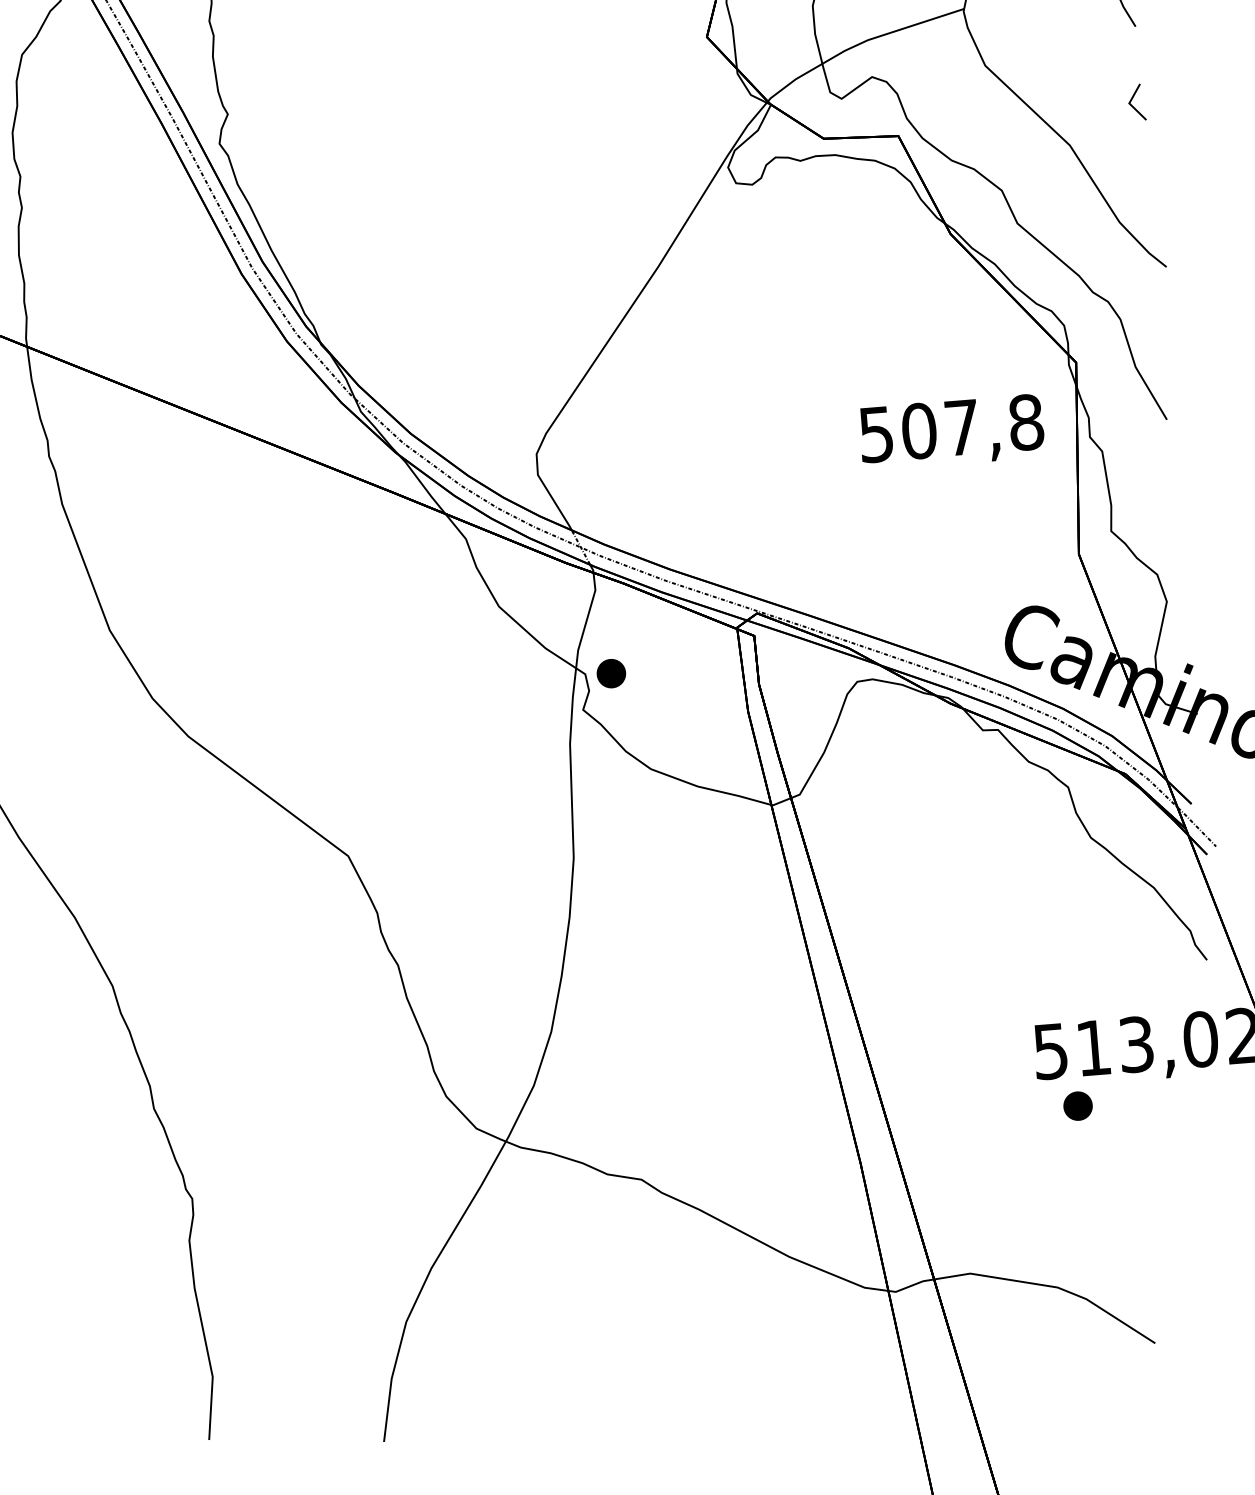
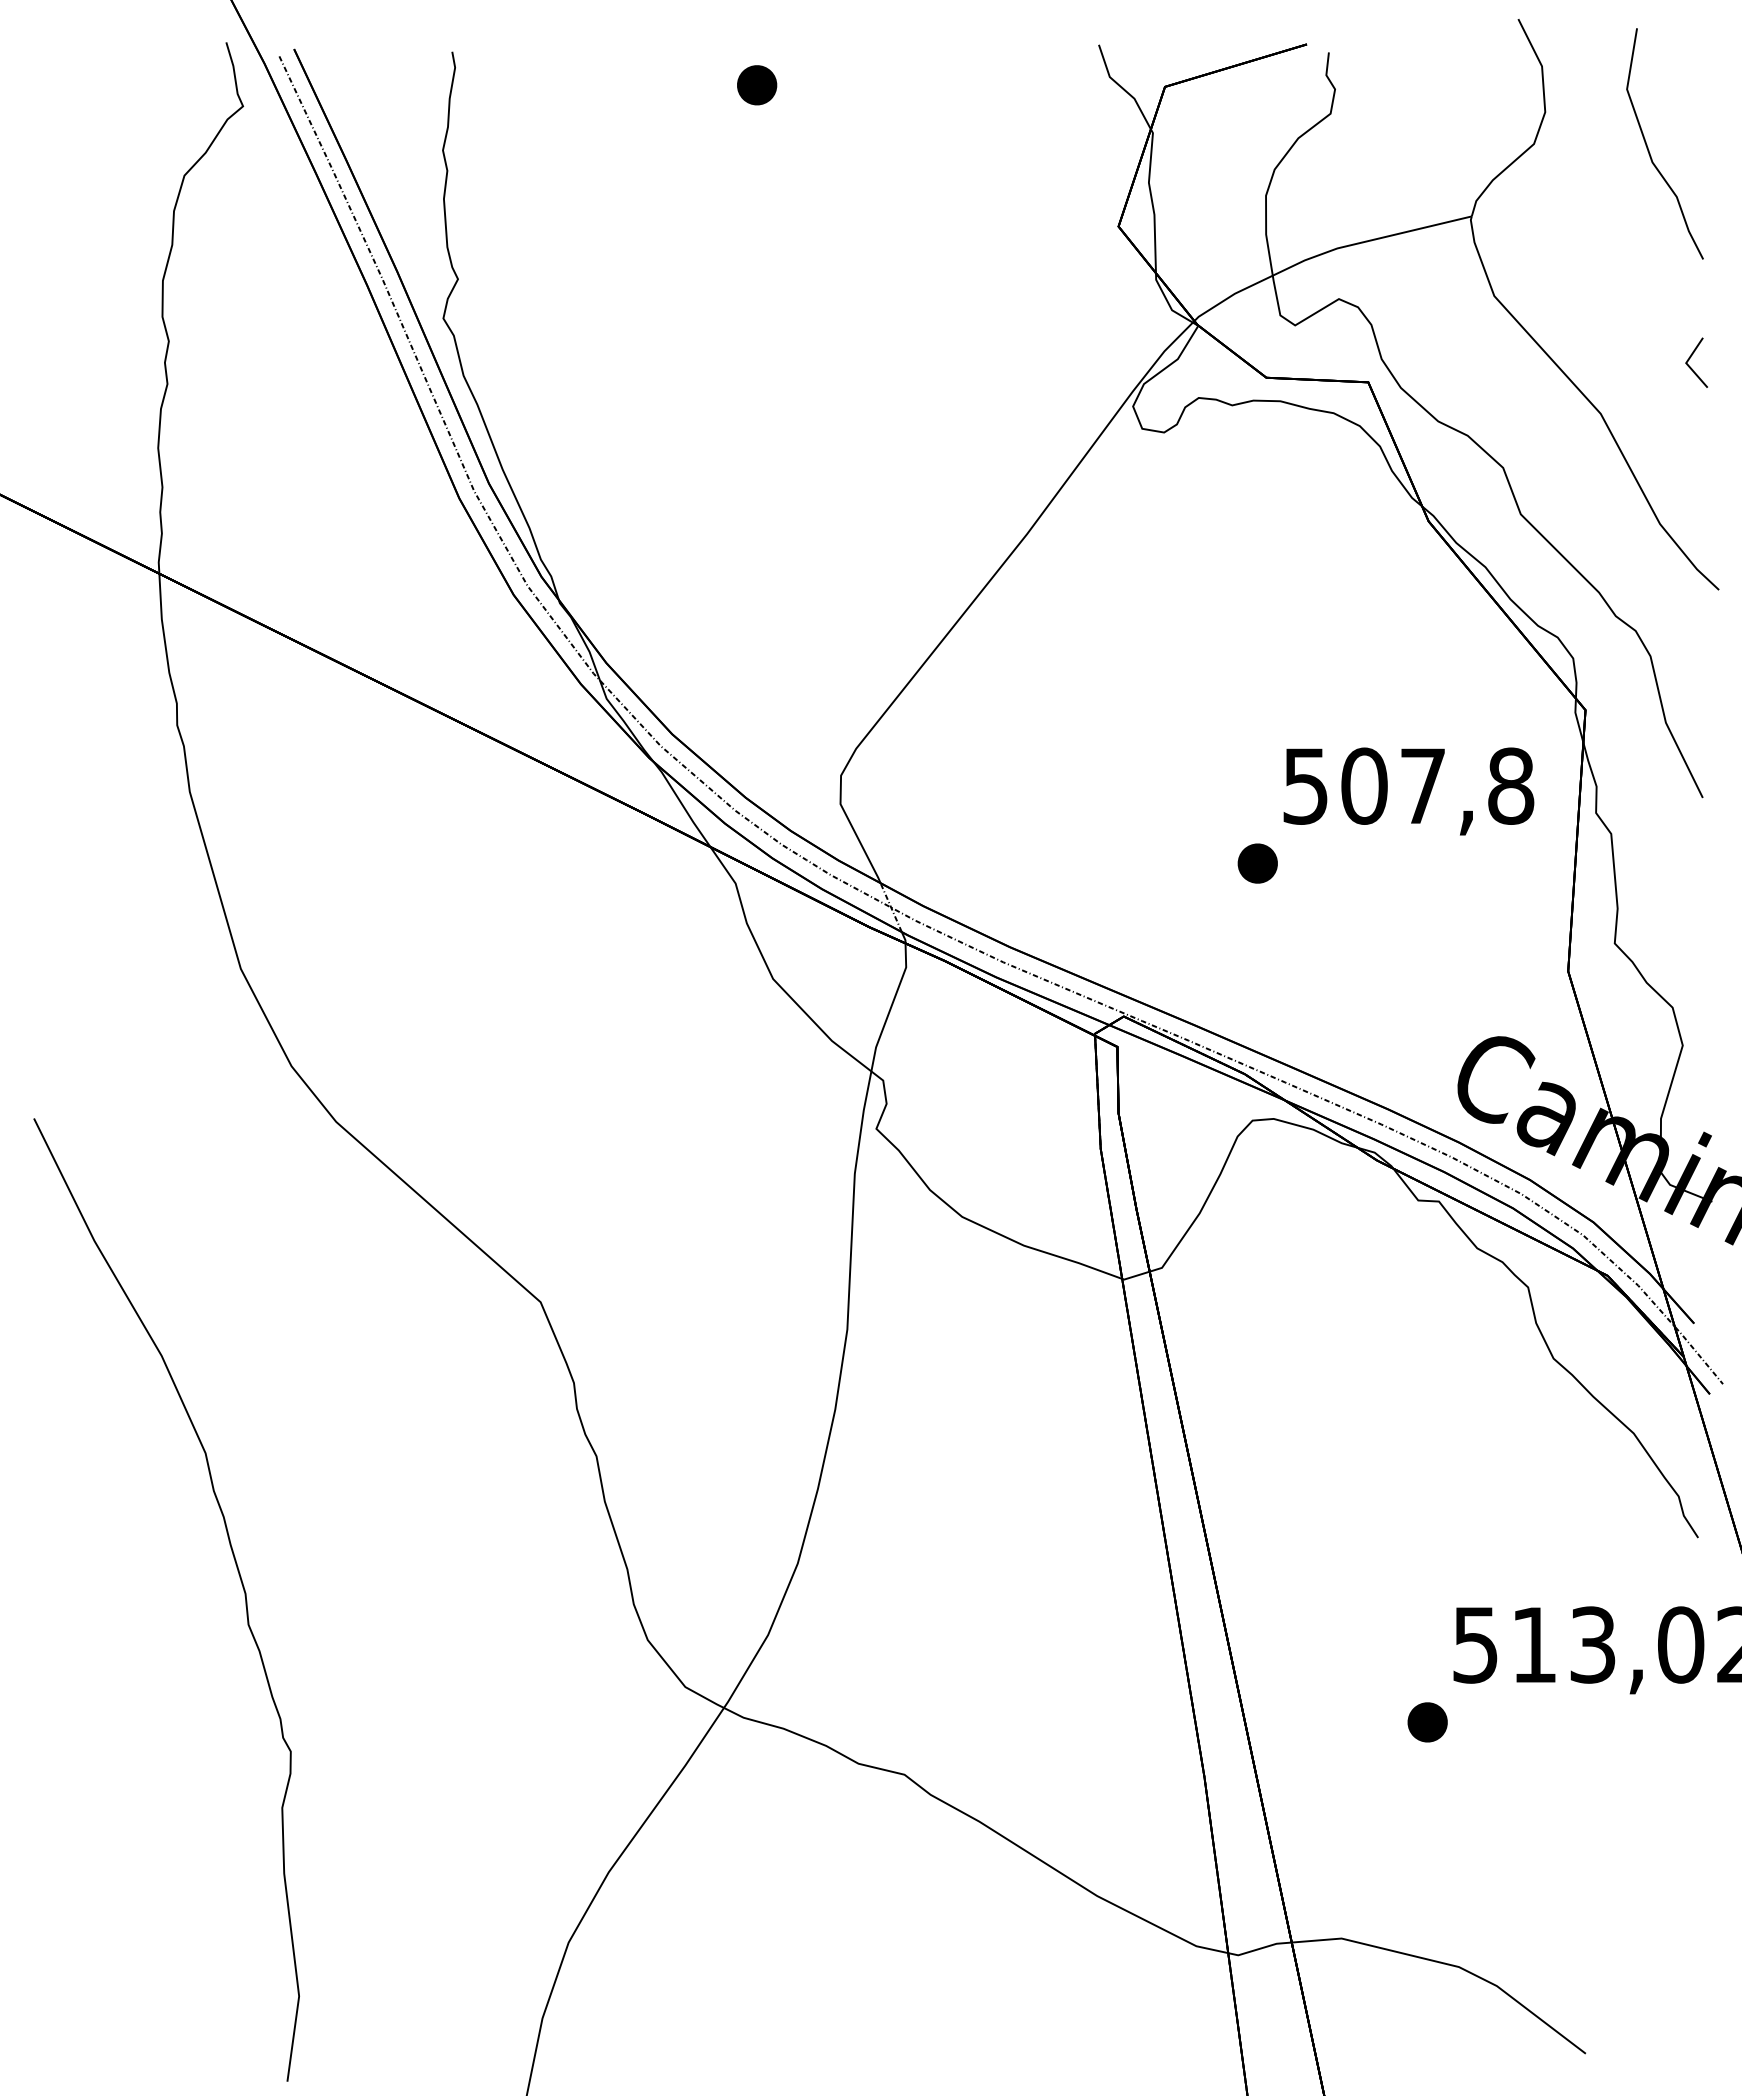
part: (611, 673) -> (1257, 863), moved
part: (1077, 1106) -> (1427, 1722), moved

